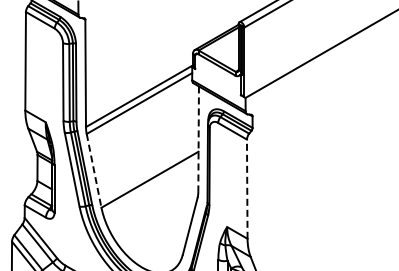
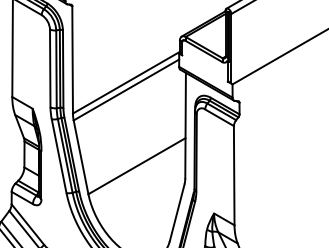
line: (198, 139) -> (185, 125), dashed -> solid
line: (94, 170) -> (81, 156), dashed -> solid
line: (247, 189) -> (234, 175), dashed -> solid

